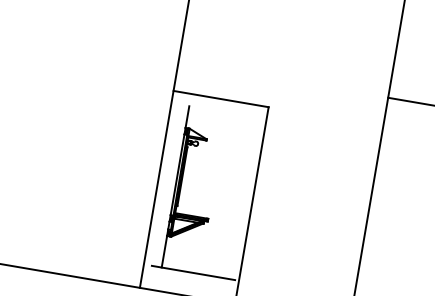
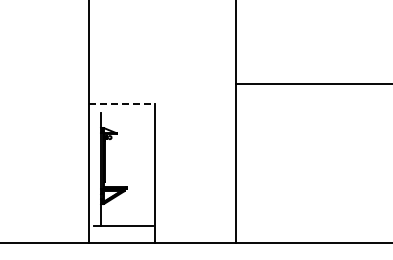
line: (221, 99) -> (122, 104), solid -> dashed

